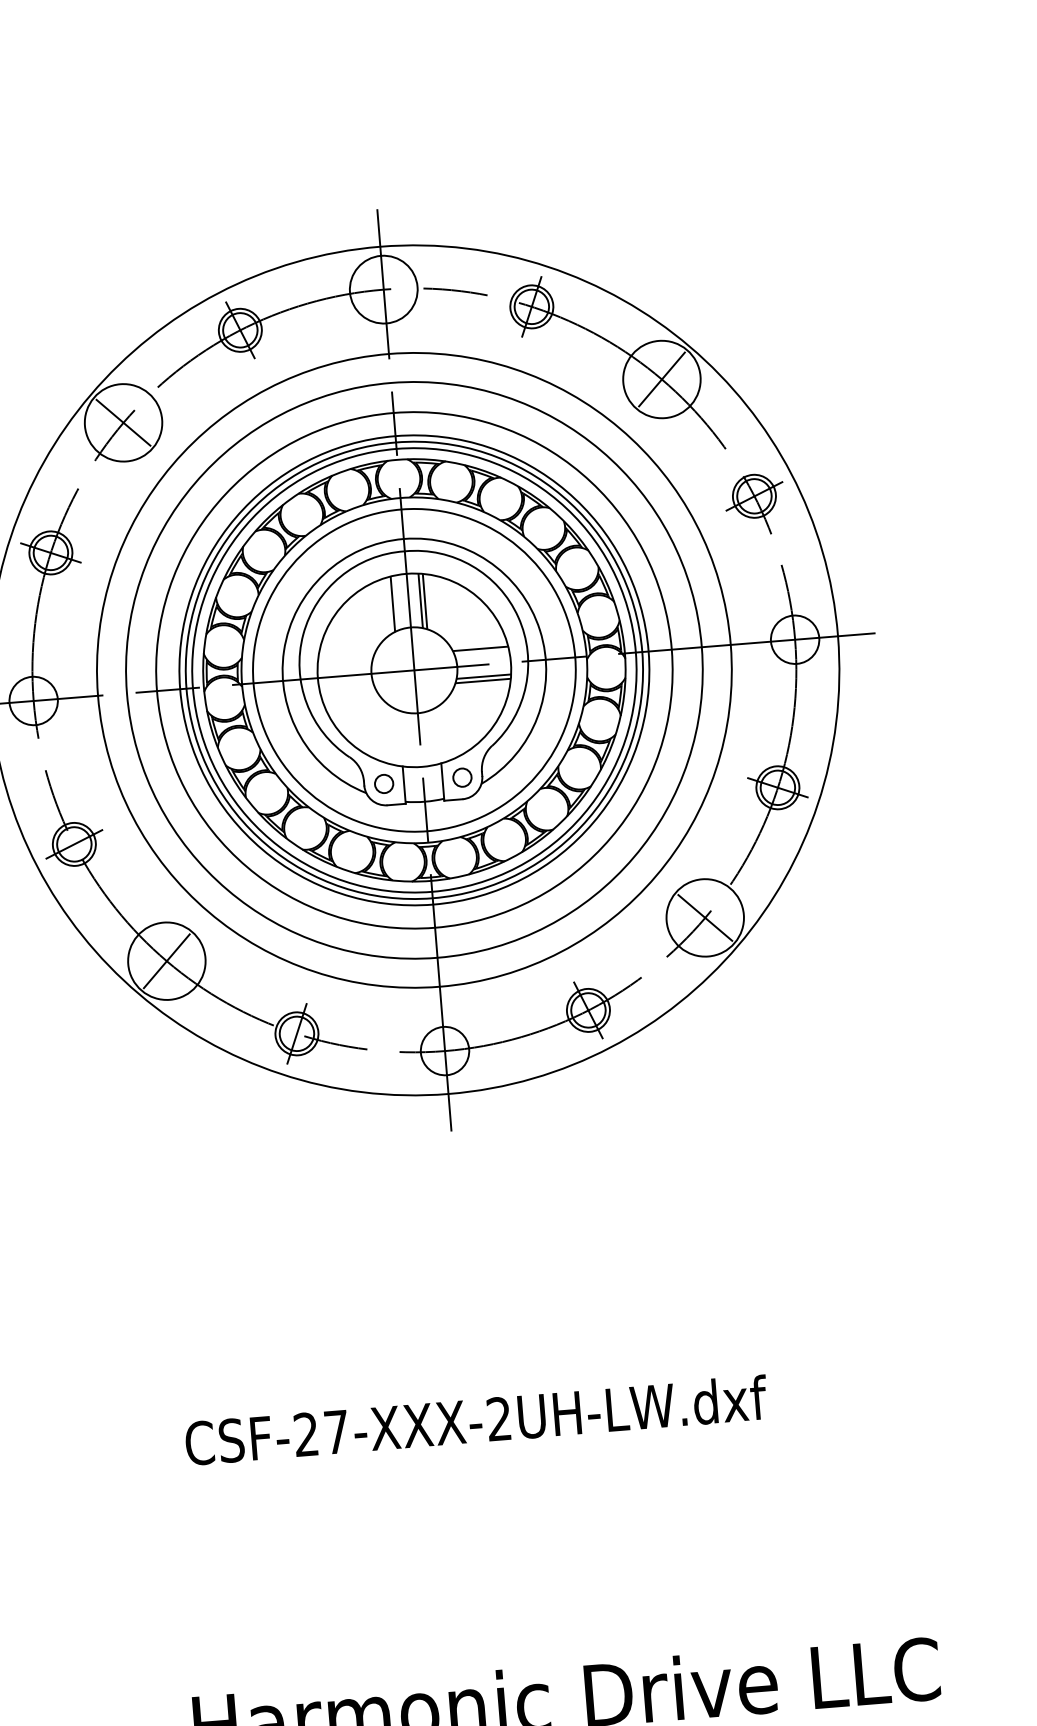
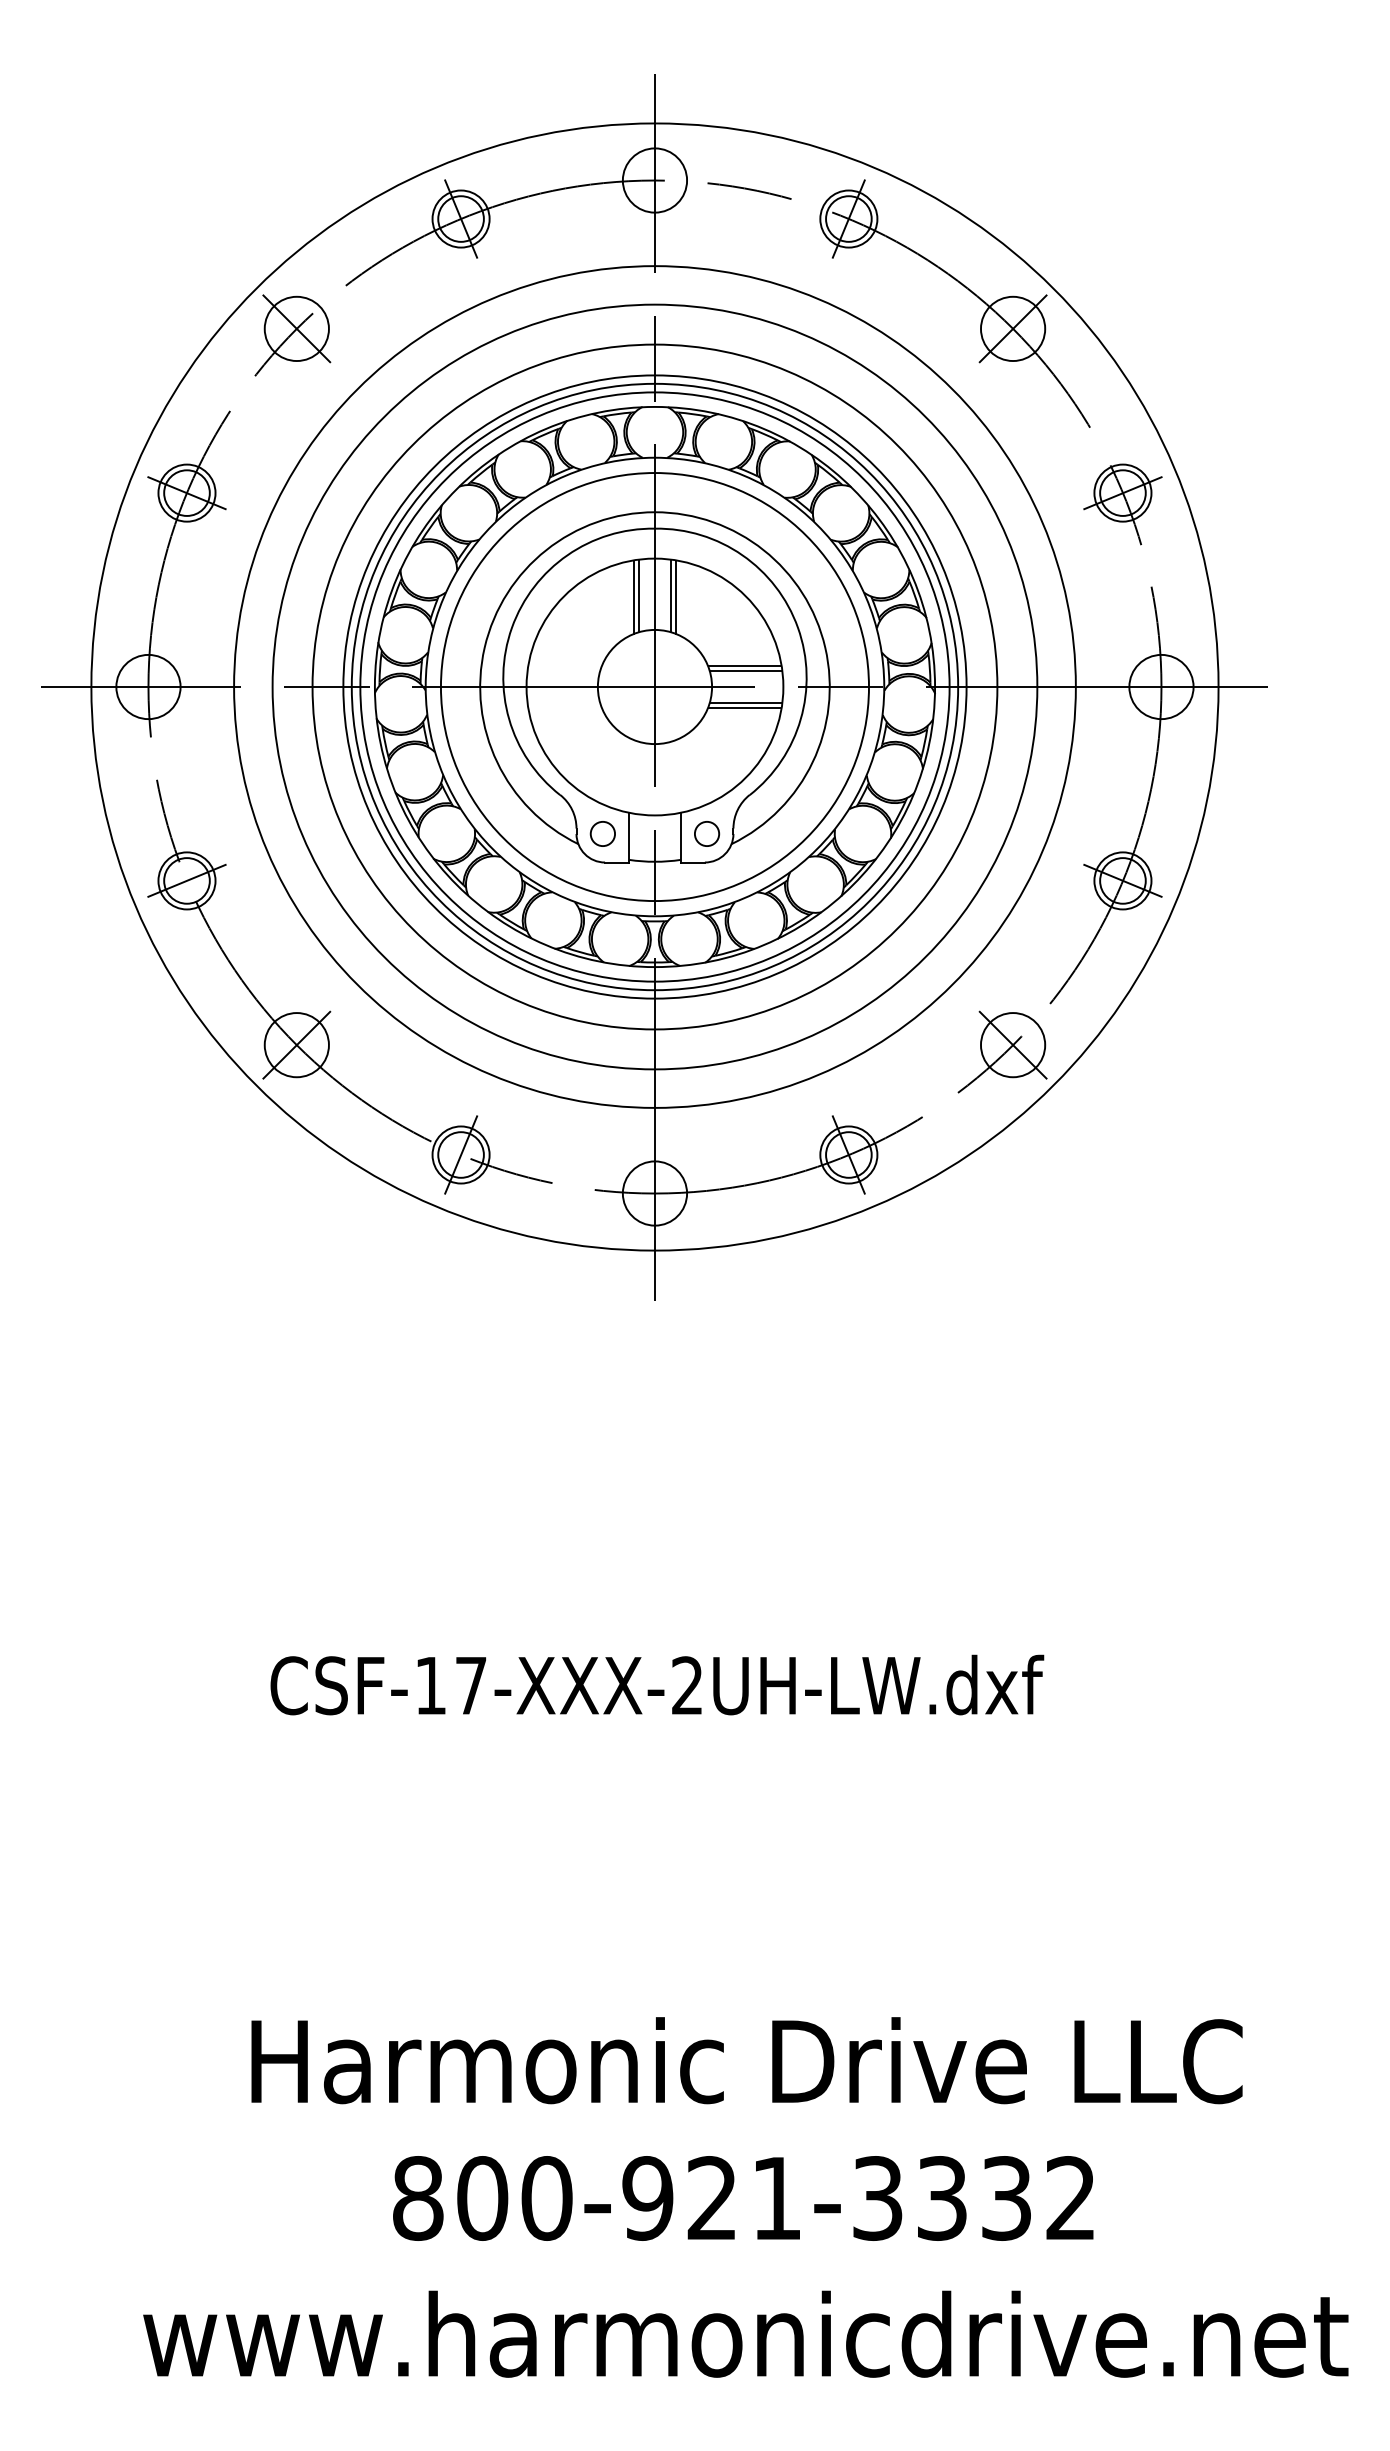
circle: (383, 289) -> (654, 180), size x0.71
circle: (662, 379) -> (1013, 328), size x0.62
circle: (123, 422) -> (296, 328), size x0.62
line: (397, 602) -> (639, 595), added
line: (481, 653) -> (745, 671), added
circle: (705, 918) -> (1013, 1045), size x0.62
circle: (166, 961) -> (296, 1045), size x0.62
text: (306, 1434) -> (430, 1685), CSF-27-XXX-2UH-LW.dxf -> CSF-17-XXX-2UH-LW.dxf

